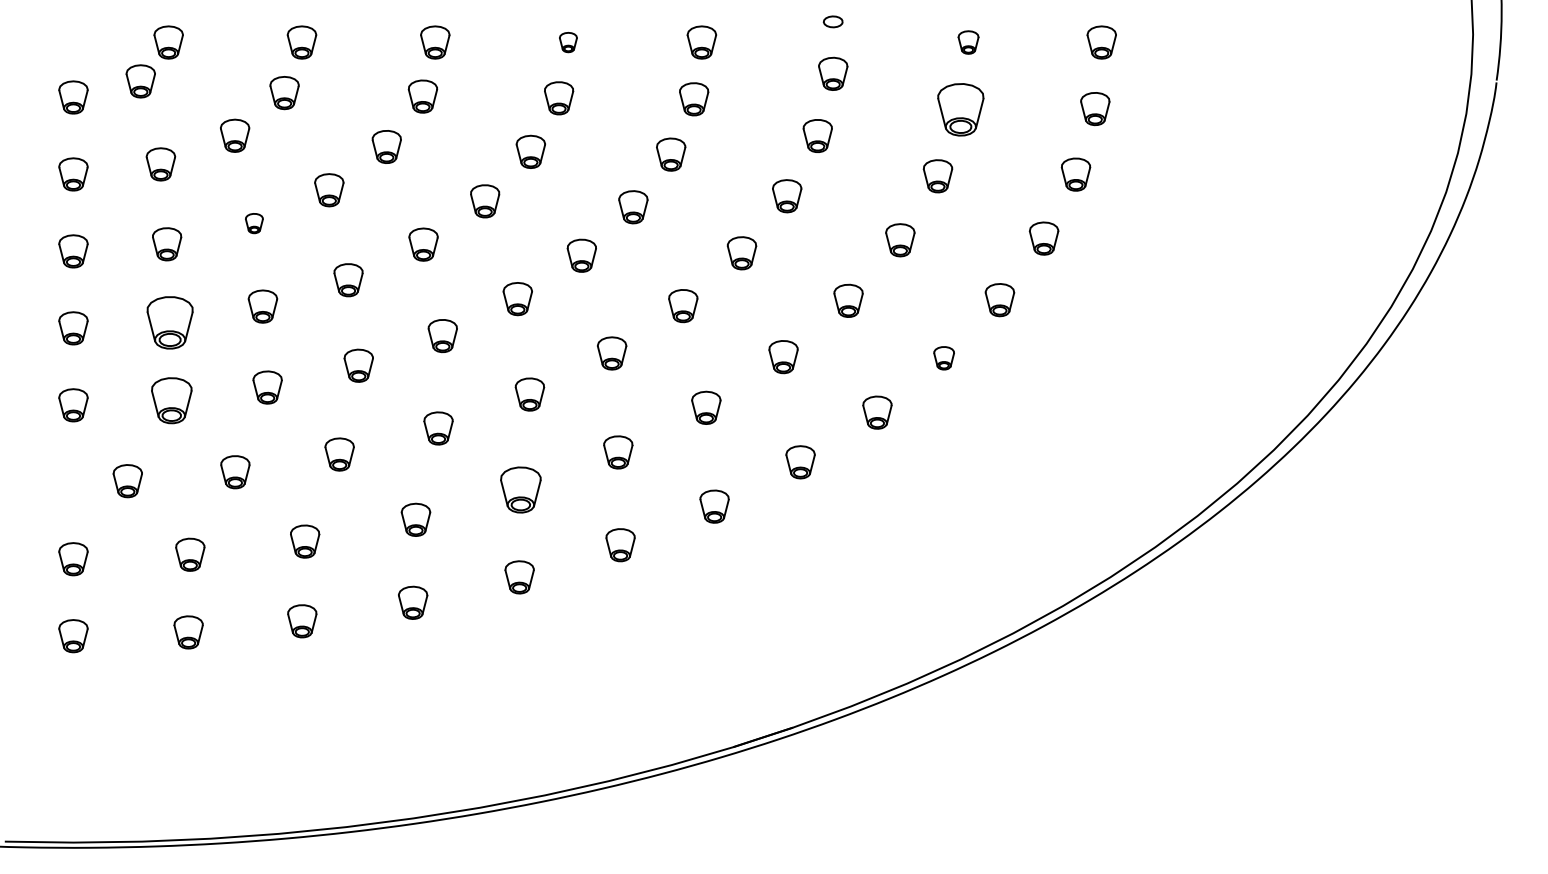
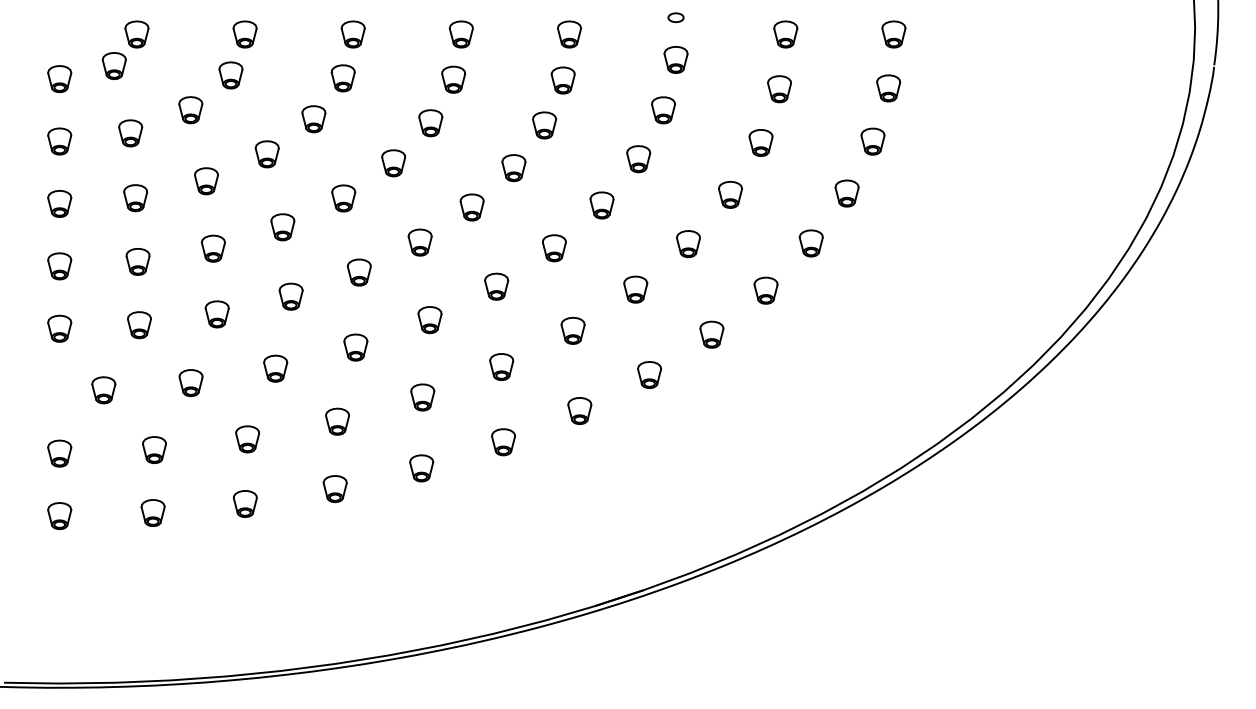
part: (567, 42) -> (460, 34), size x1.67
part: (968, 42) -> (785, 34), size x1.43
part: (960, 110) -> (779, 89), size x0.62
part: (254, 223) -> (206, 181), size x1.67
part: (169, 322) -> (137, 261), size x0.62
part: (943, 358) -> (765, 290), size x1.43
part: (171, 401) -> (139, 325), size x0.71
part: (520, 490) -> (422, 397), size x0.71

